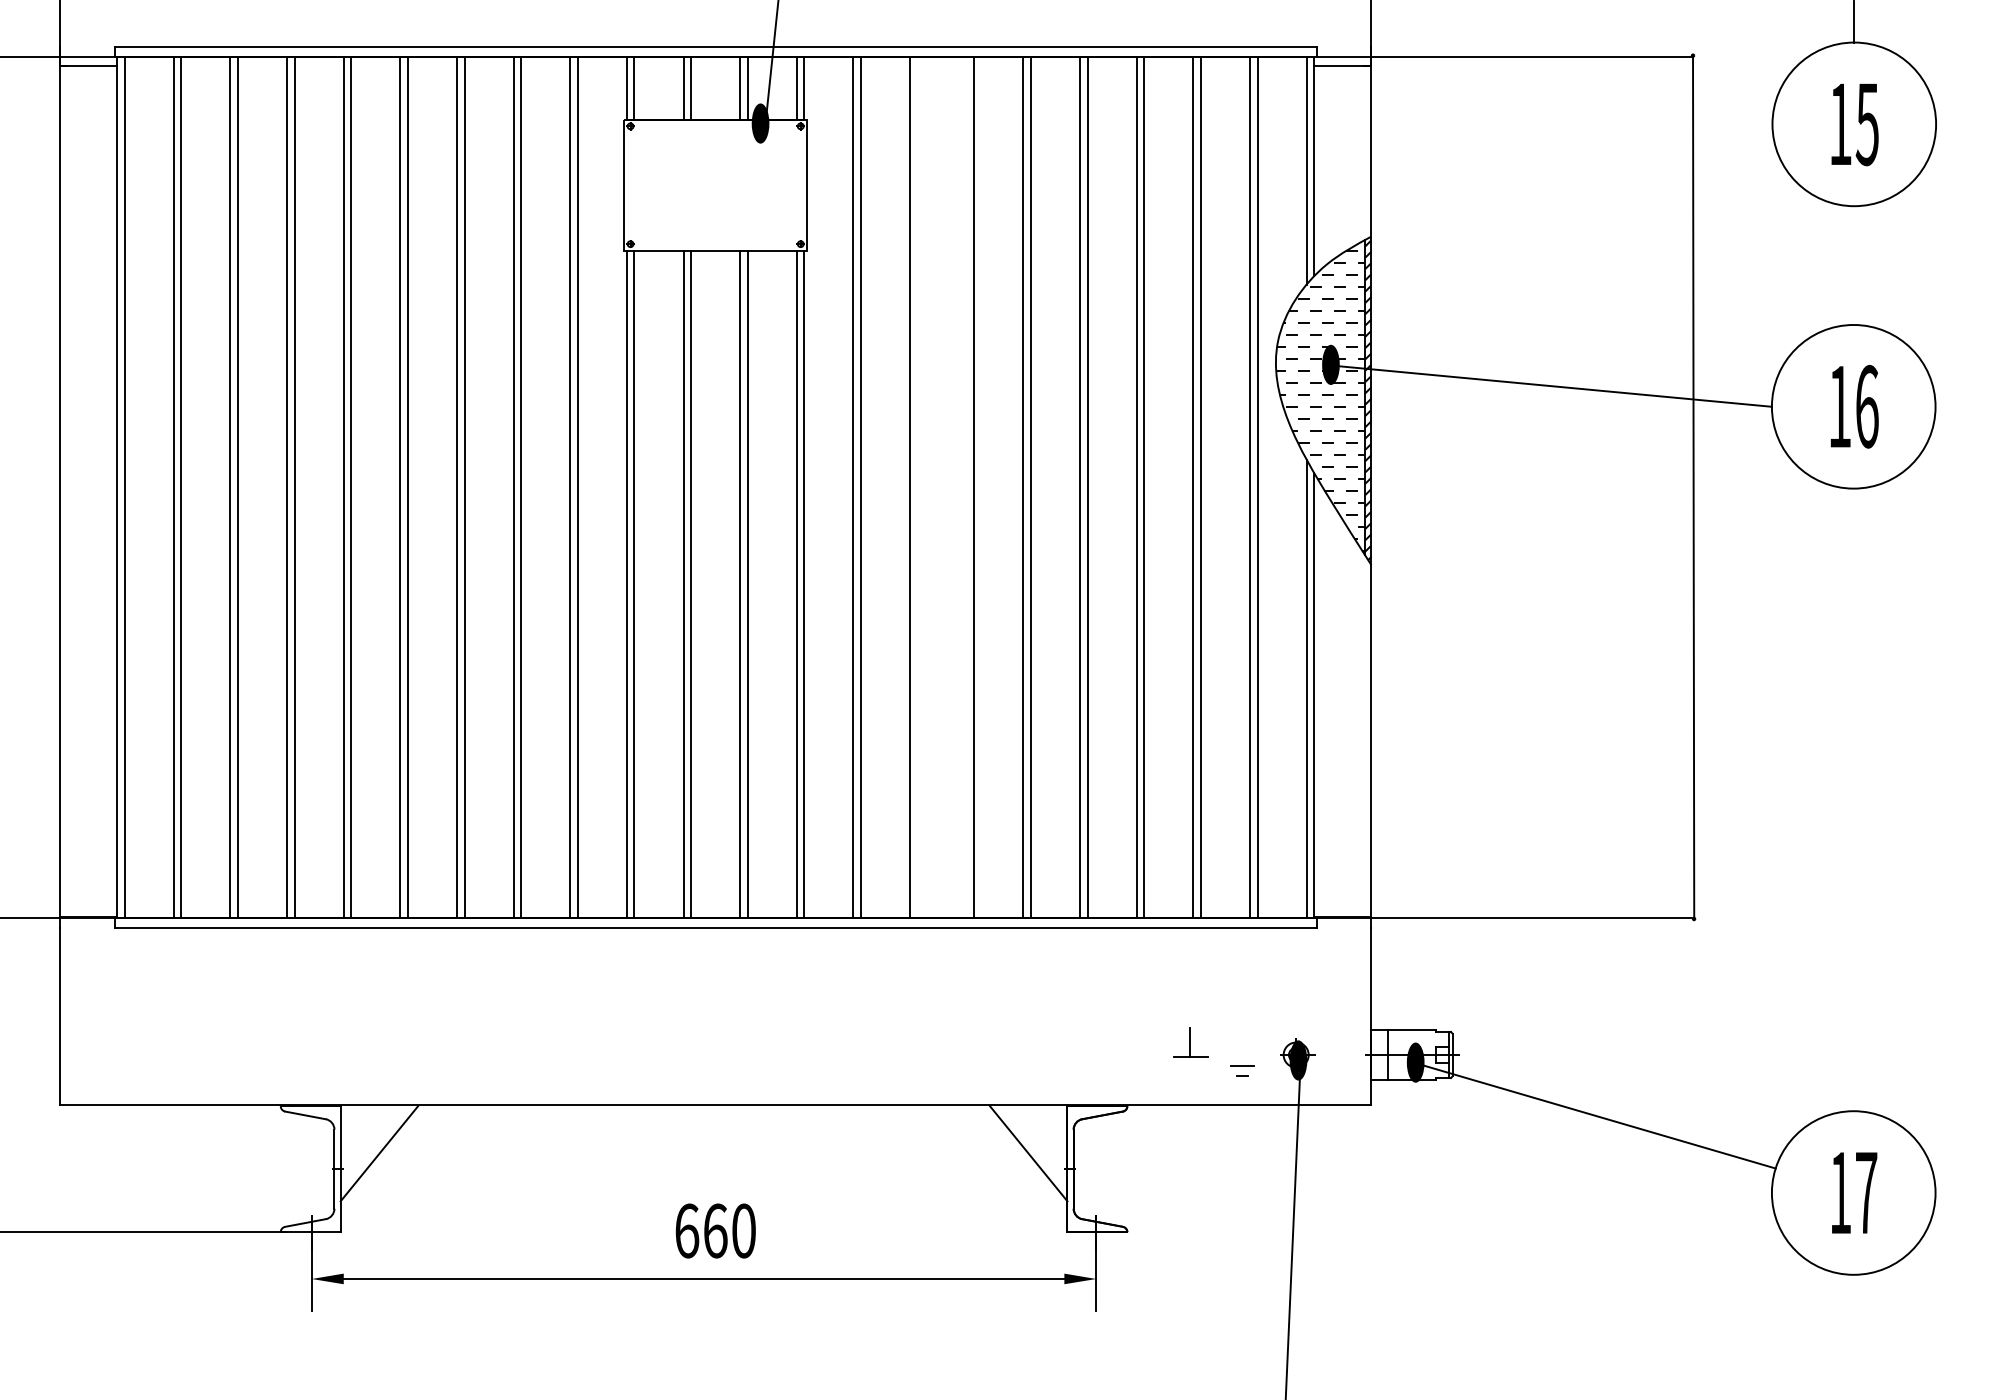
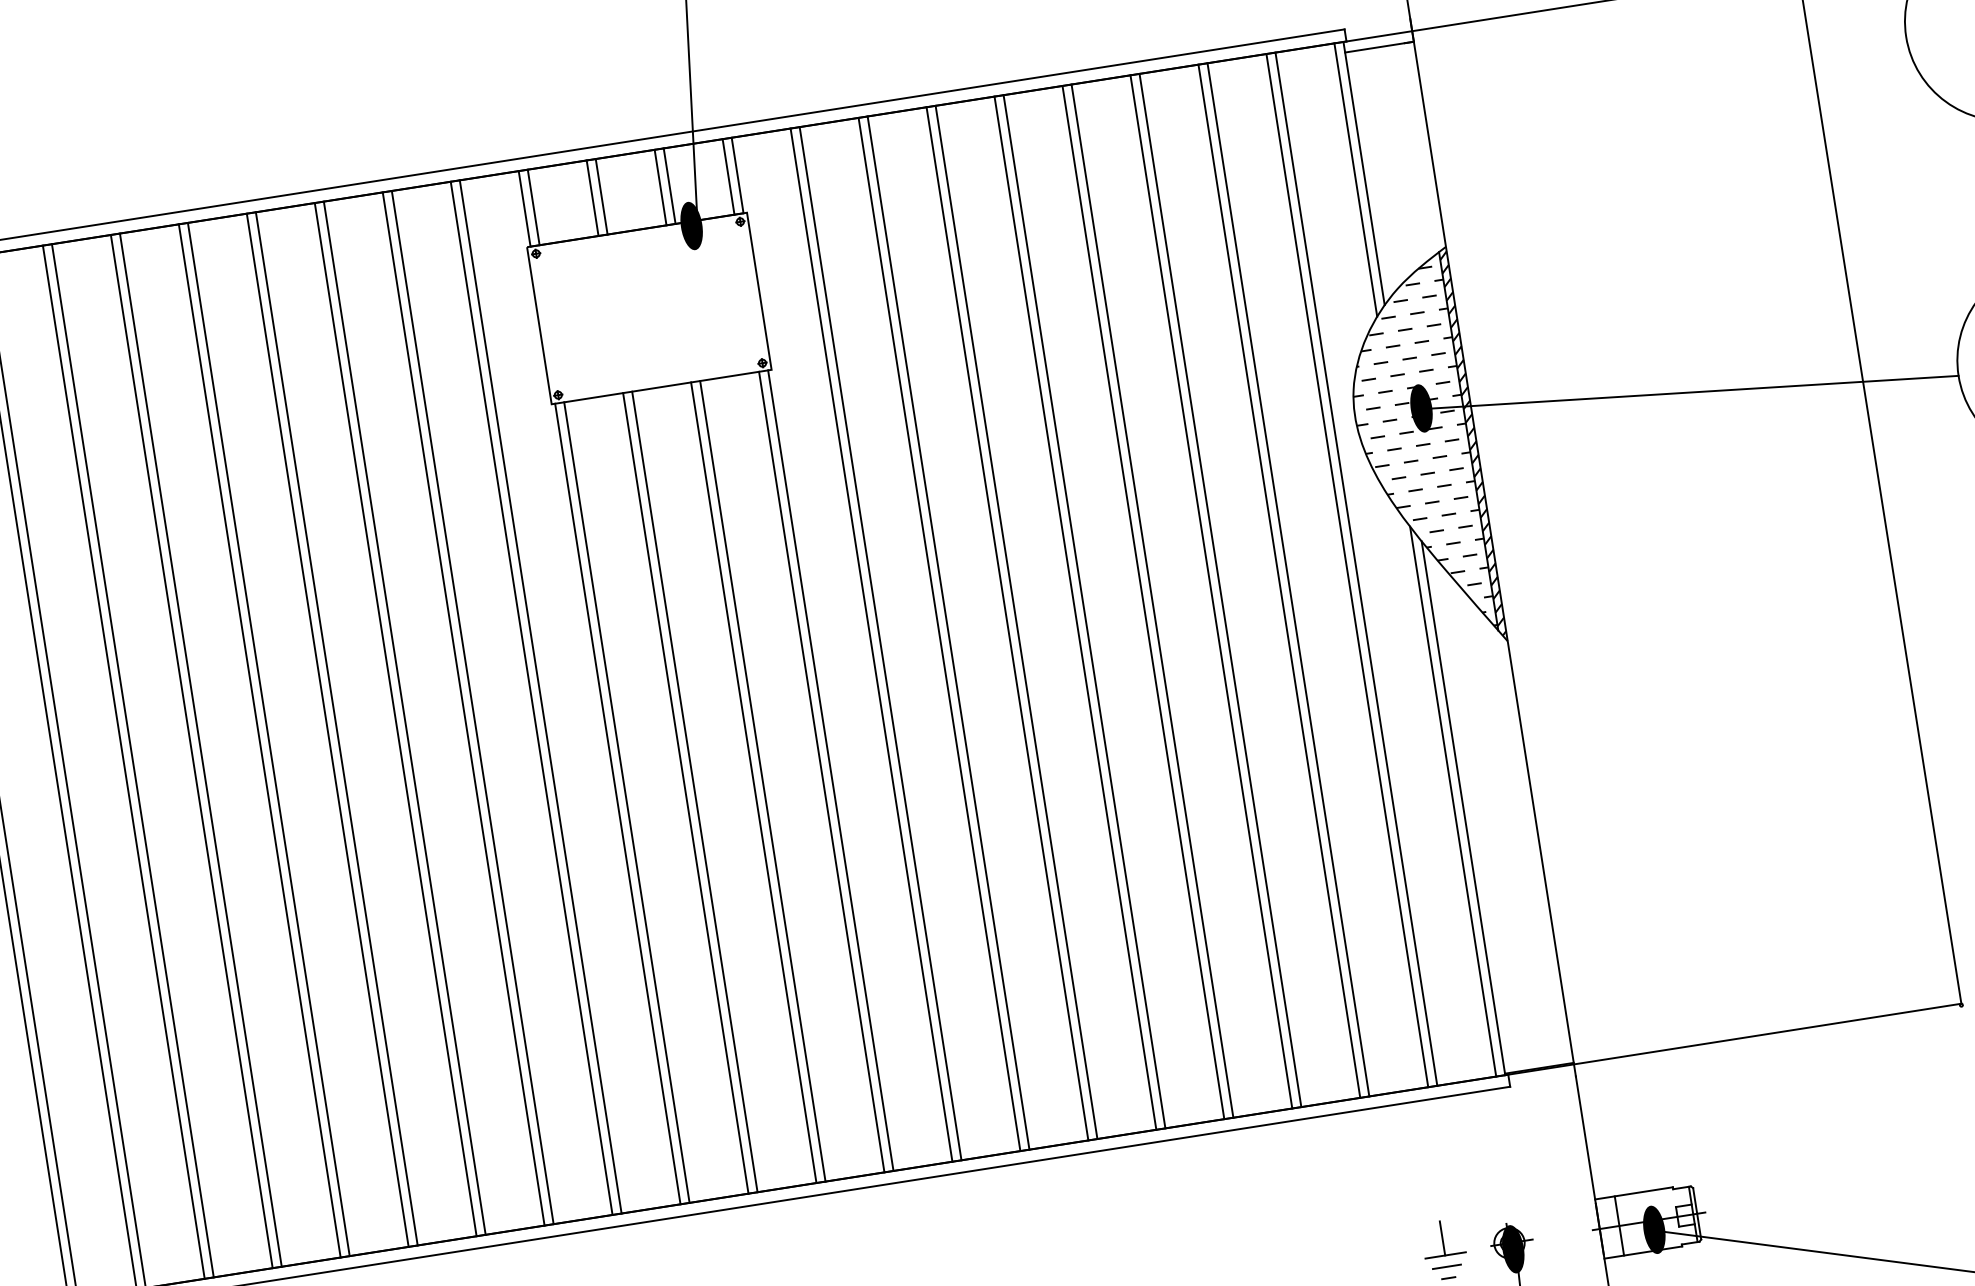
line: (917, 486) -> (948, 632), added
line: (966, 486) -> (1006, 622), added
part: (1190, 1042) -> (1442, 1238), moved

